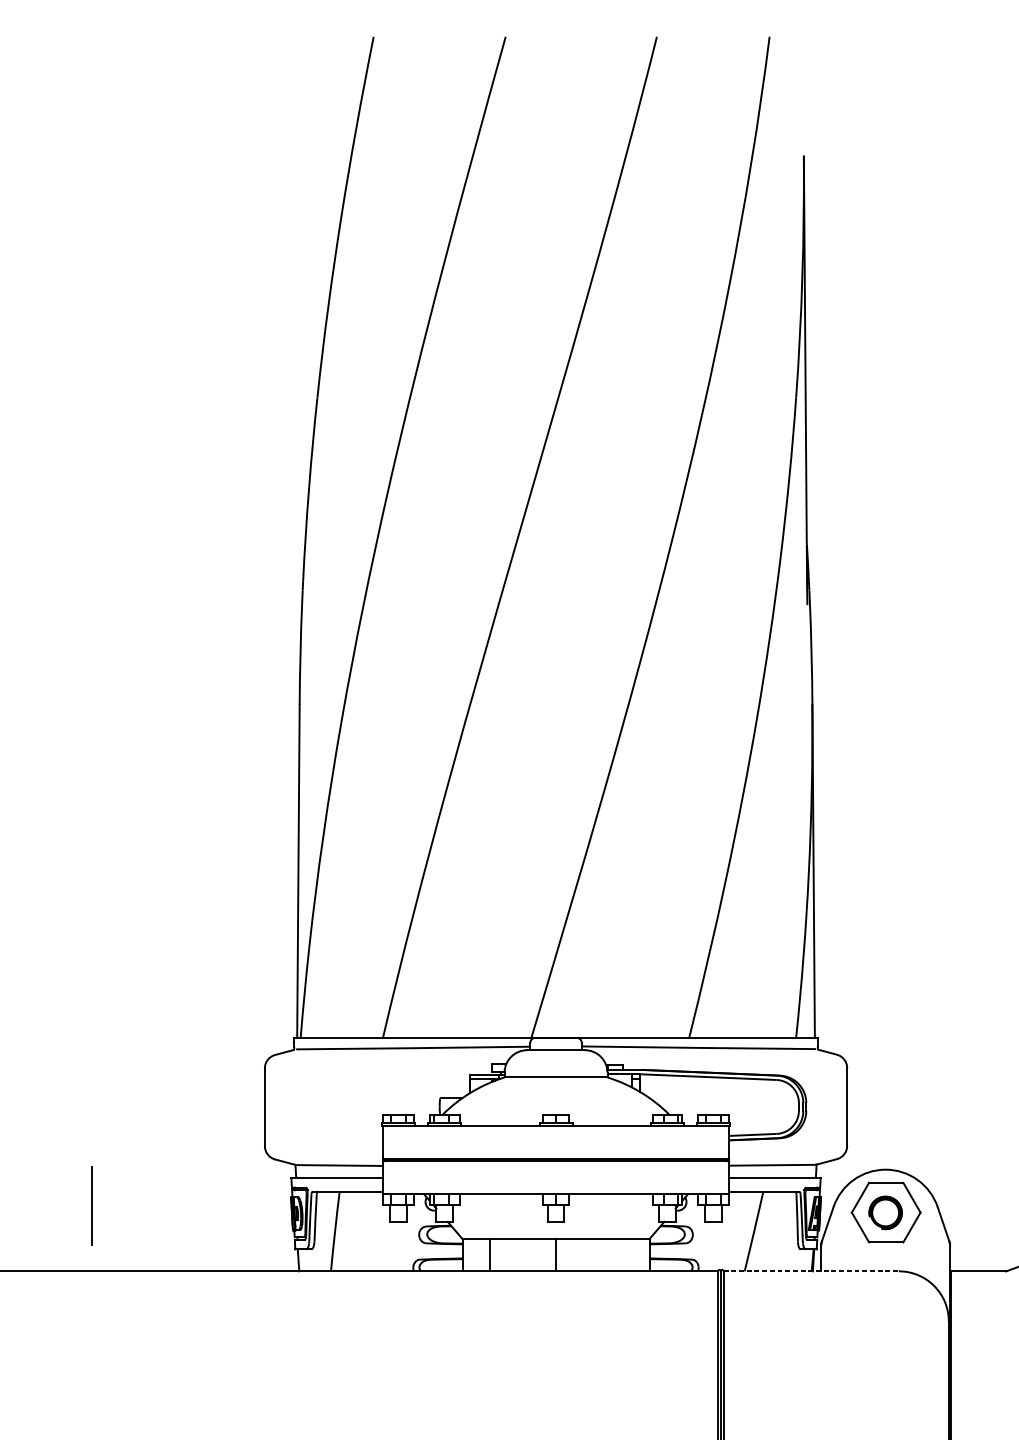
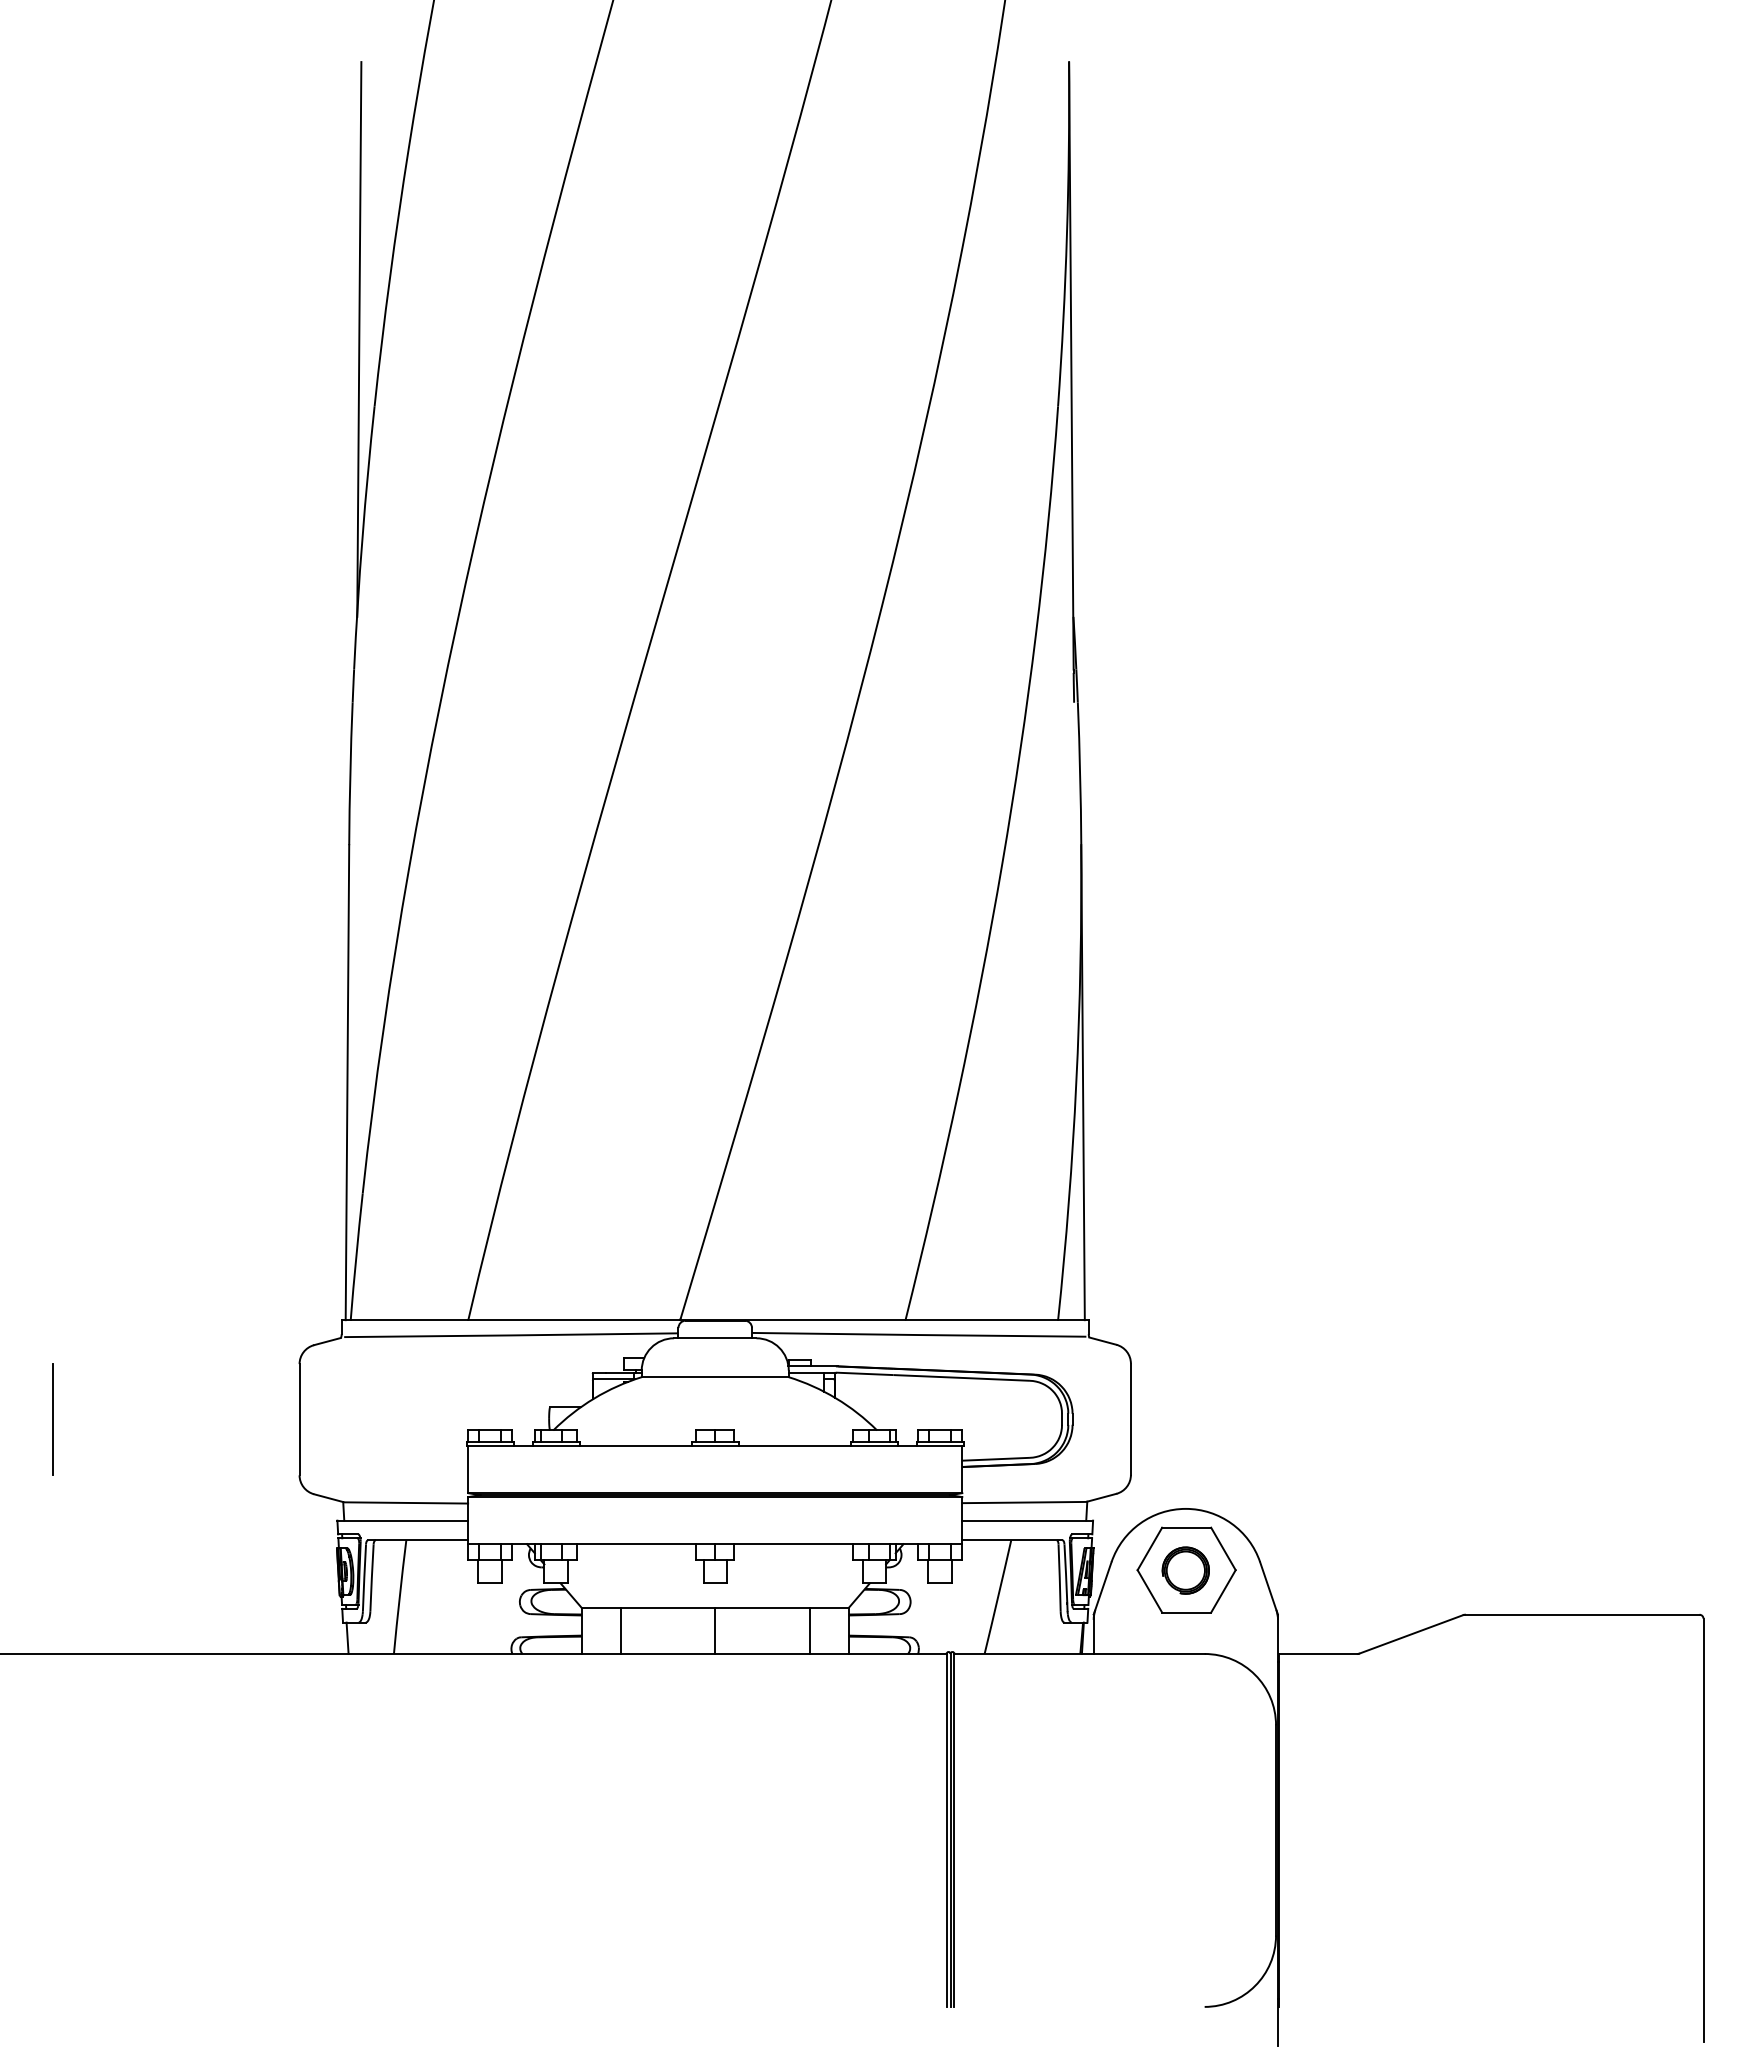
line: (306, 350) -> (359, 339), added
line: (91, 1206) -> (52, 1419), moved
line: (622, 1254) -> (809, 1630), added
line: (811, 1270) -> (1080, 1653), dashed -> solid

